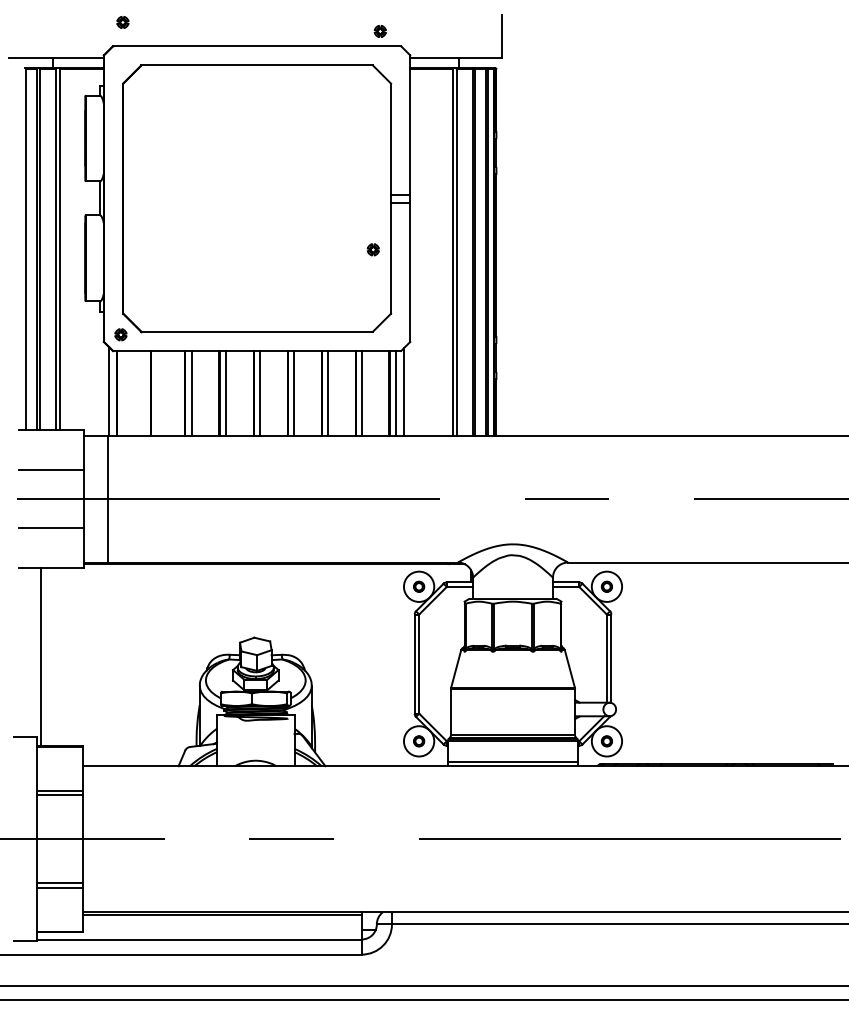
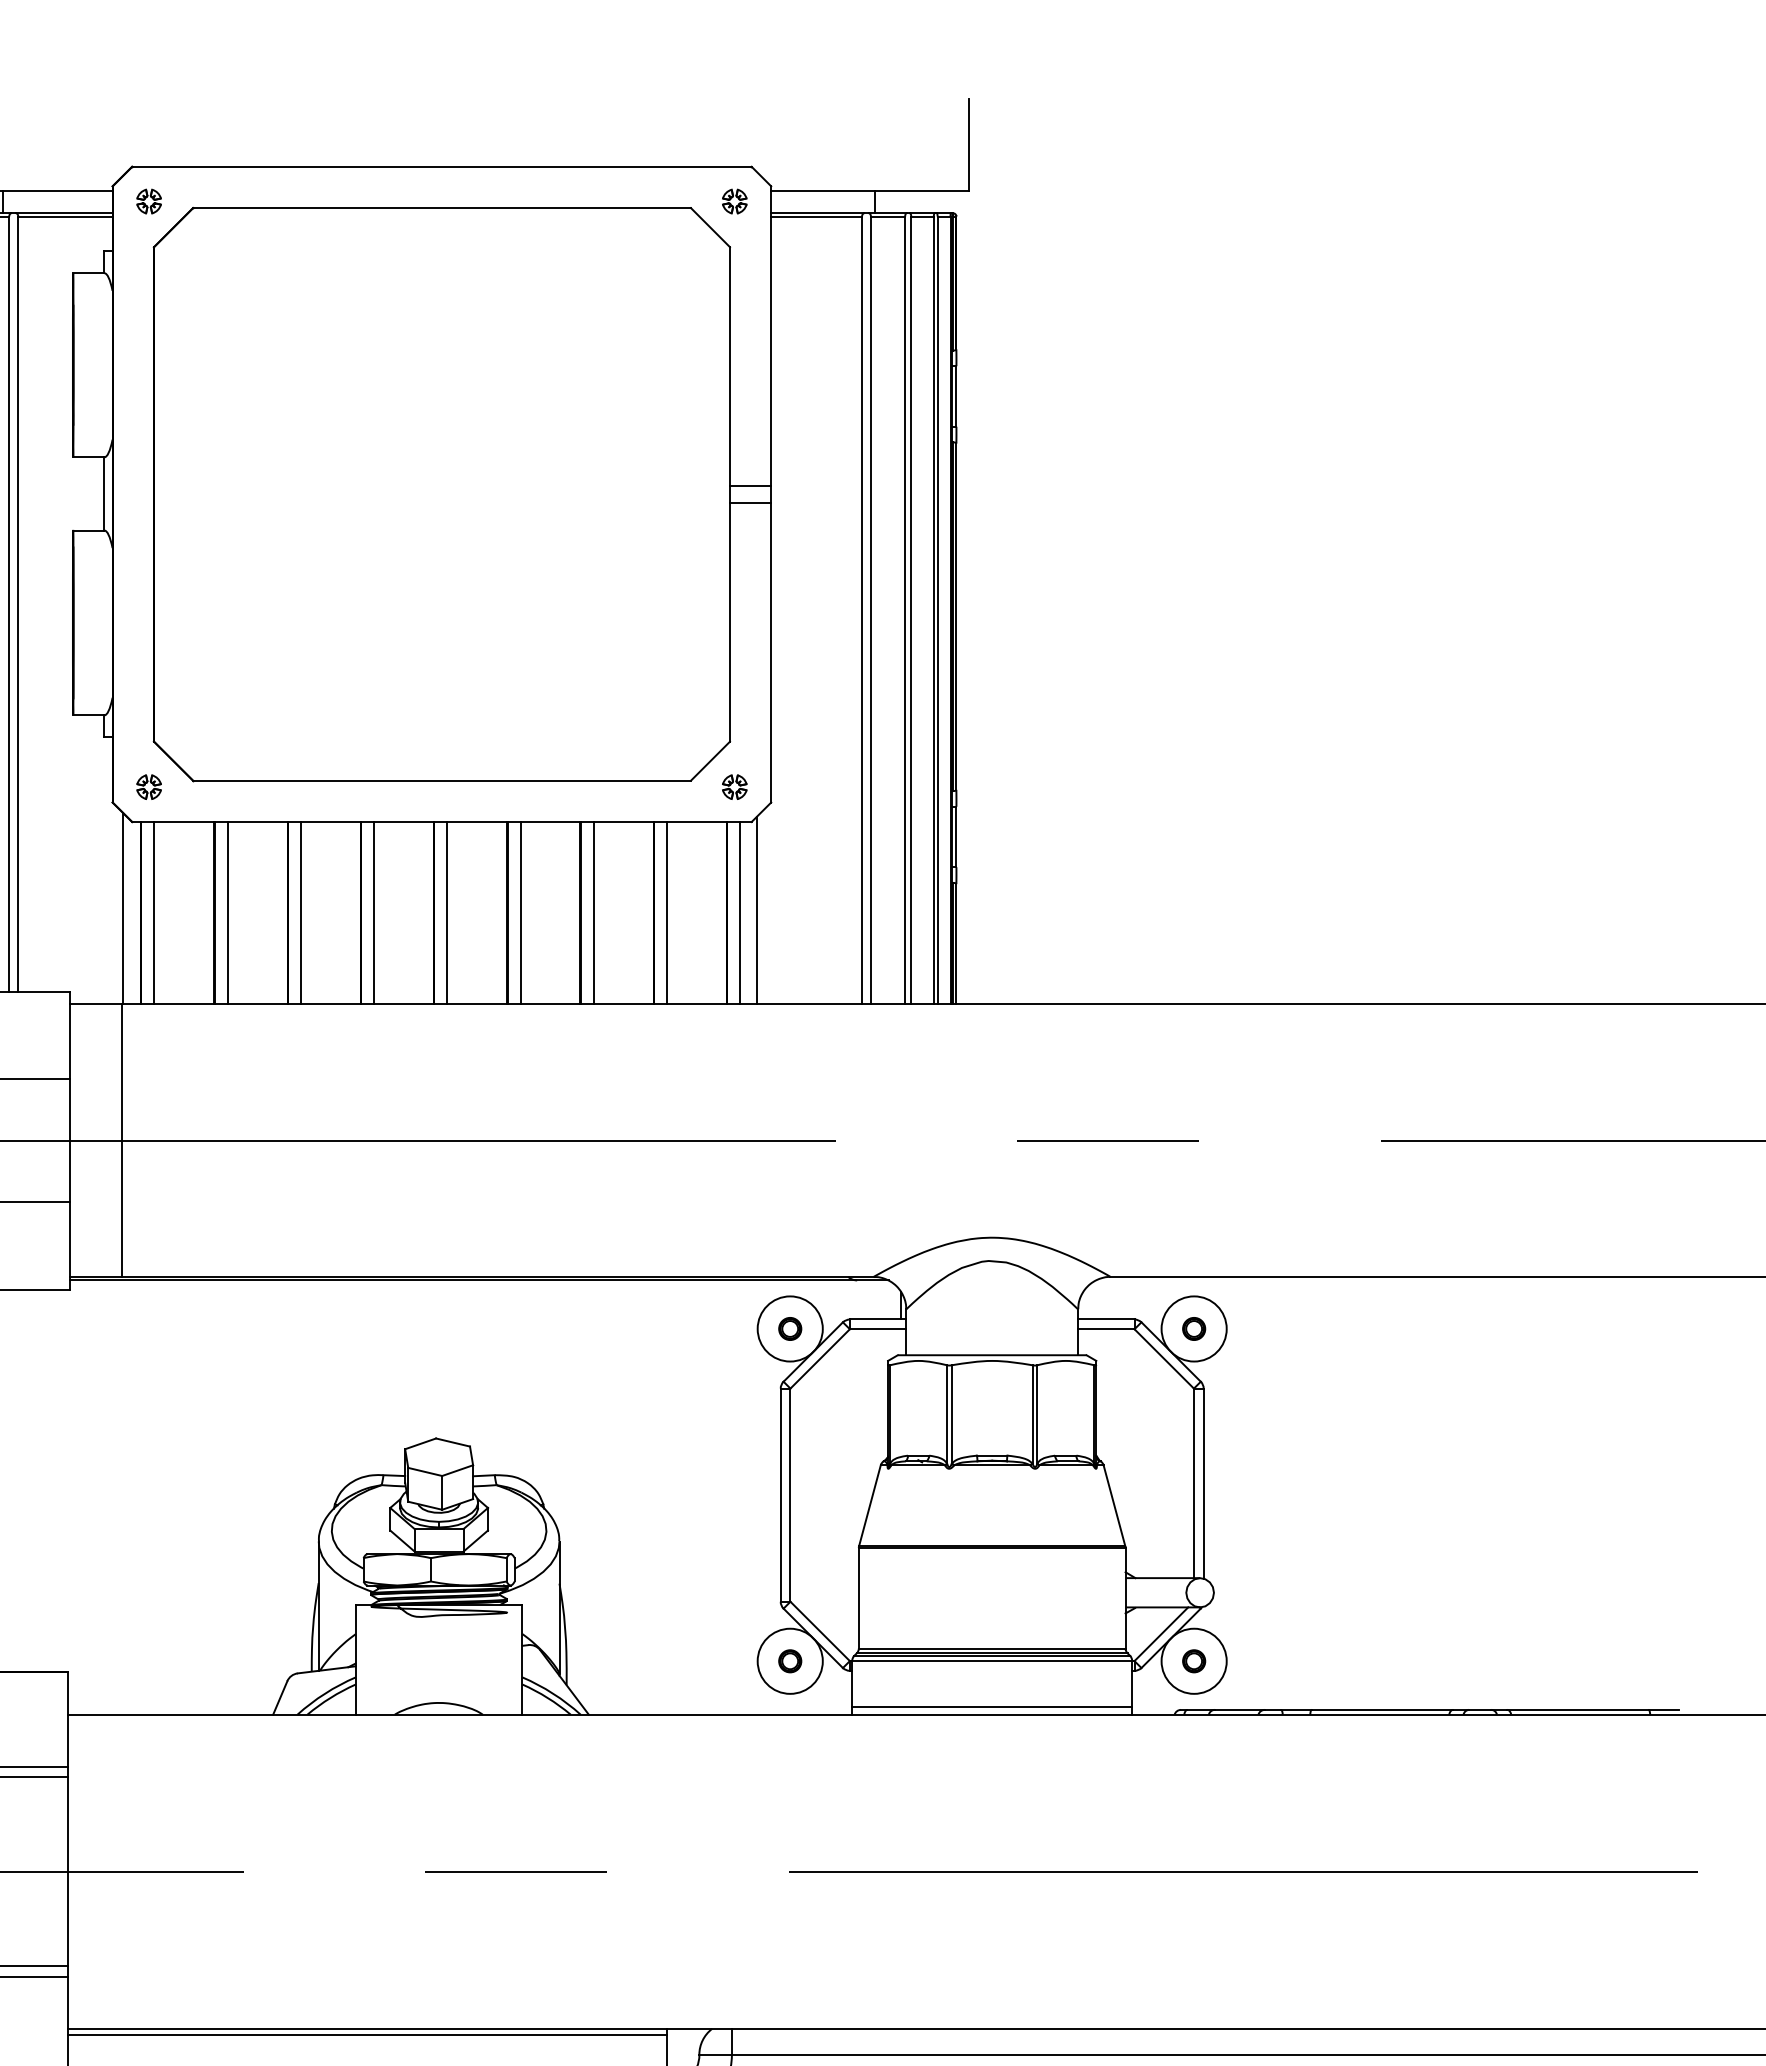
part: (122, 22) -> (148, 201), moved
part: (379, 31) -> (733, 201), moved
part: (372, 249) -> (733, 786), moved
line: (123, 393) -> (154, 913), added
line: (157, 393) -> (227, 913), added

